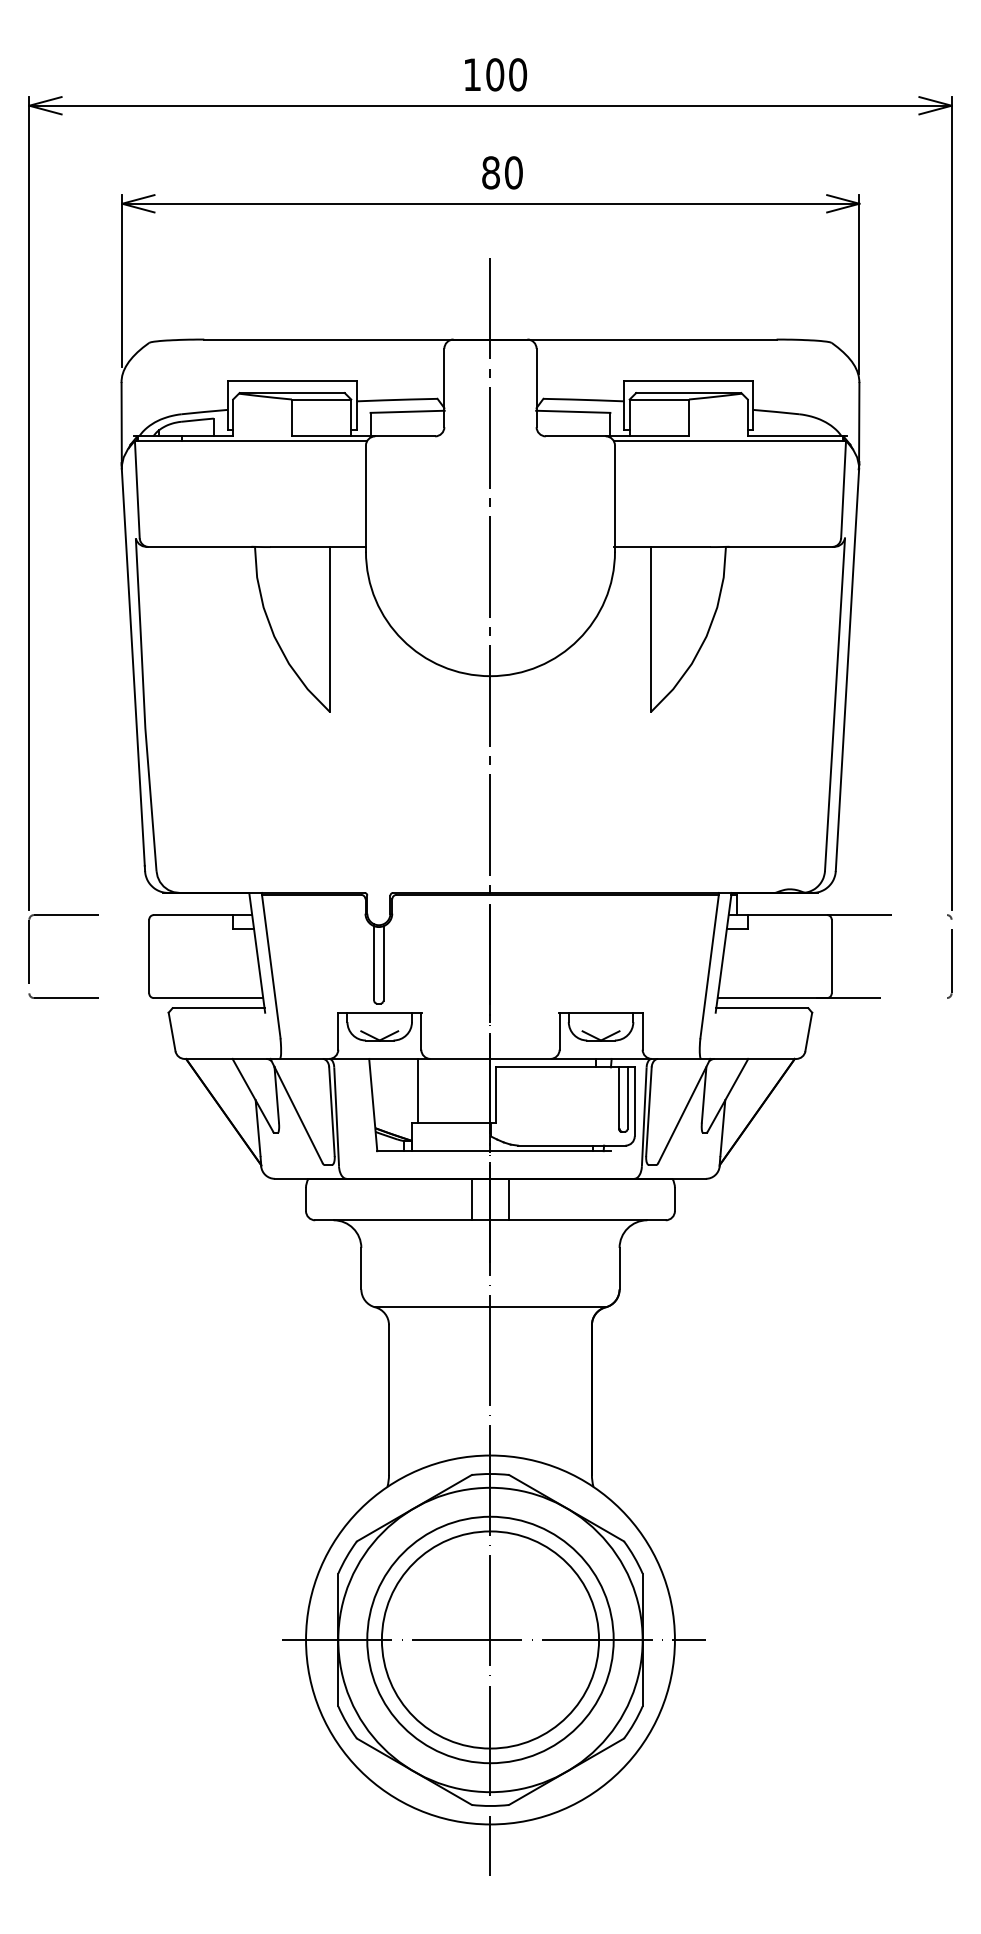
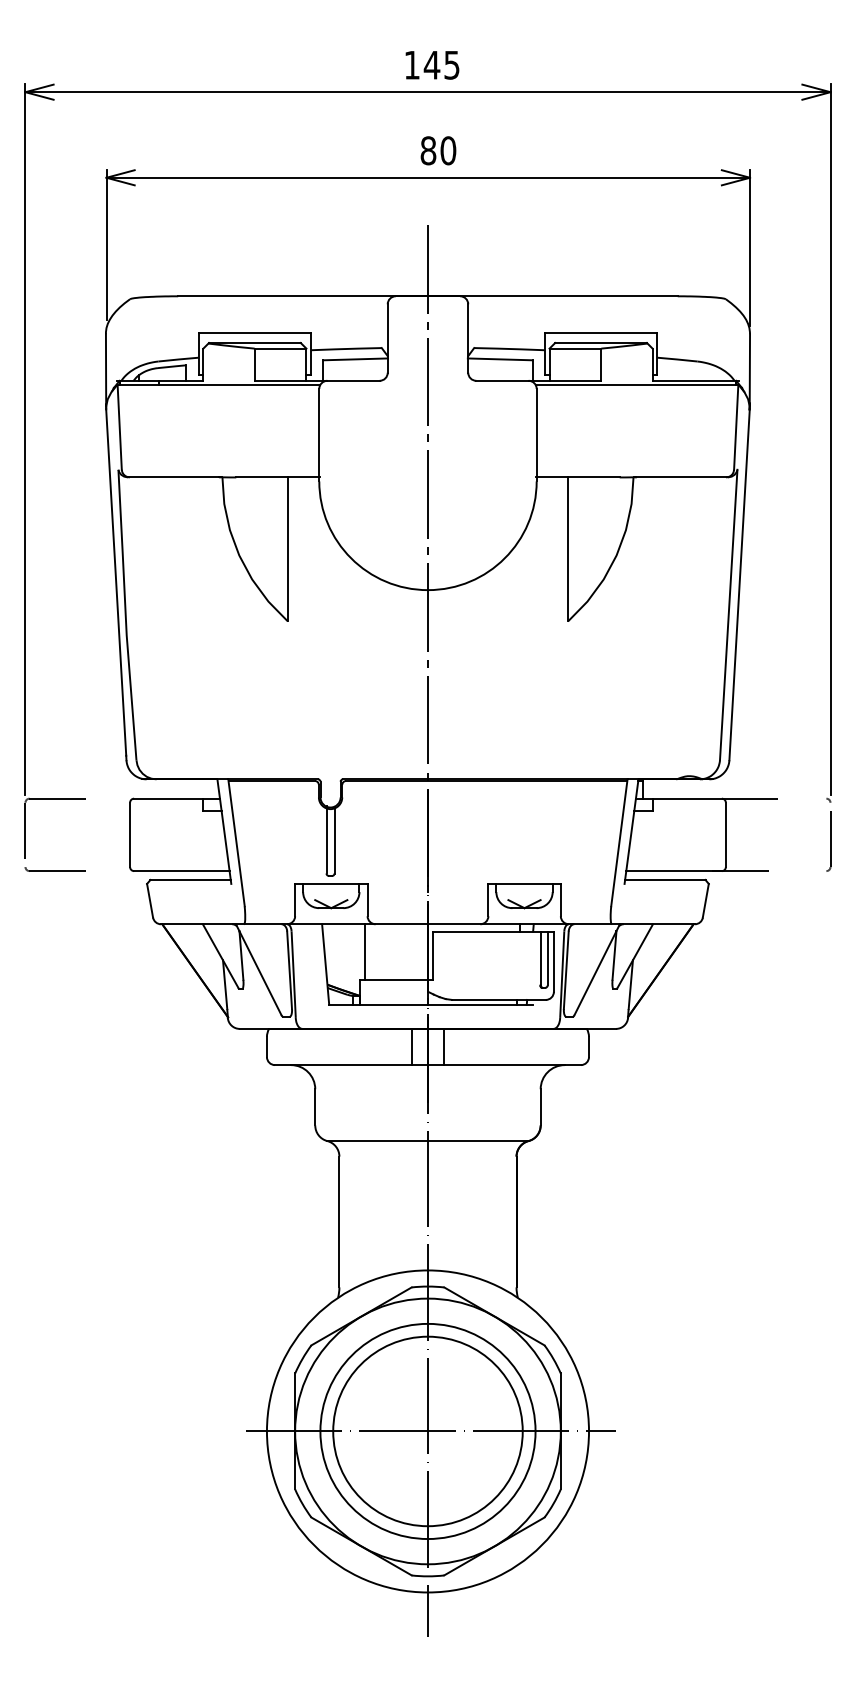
text: (505, 74) -> (441, 64), 100 -> 145

